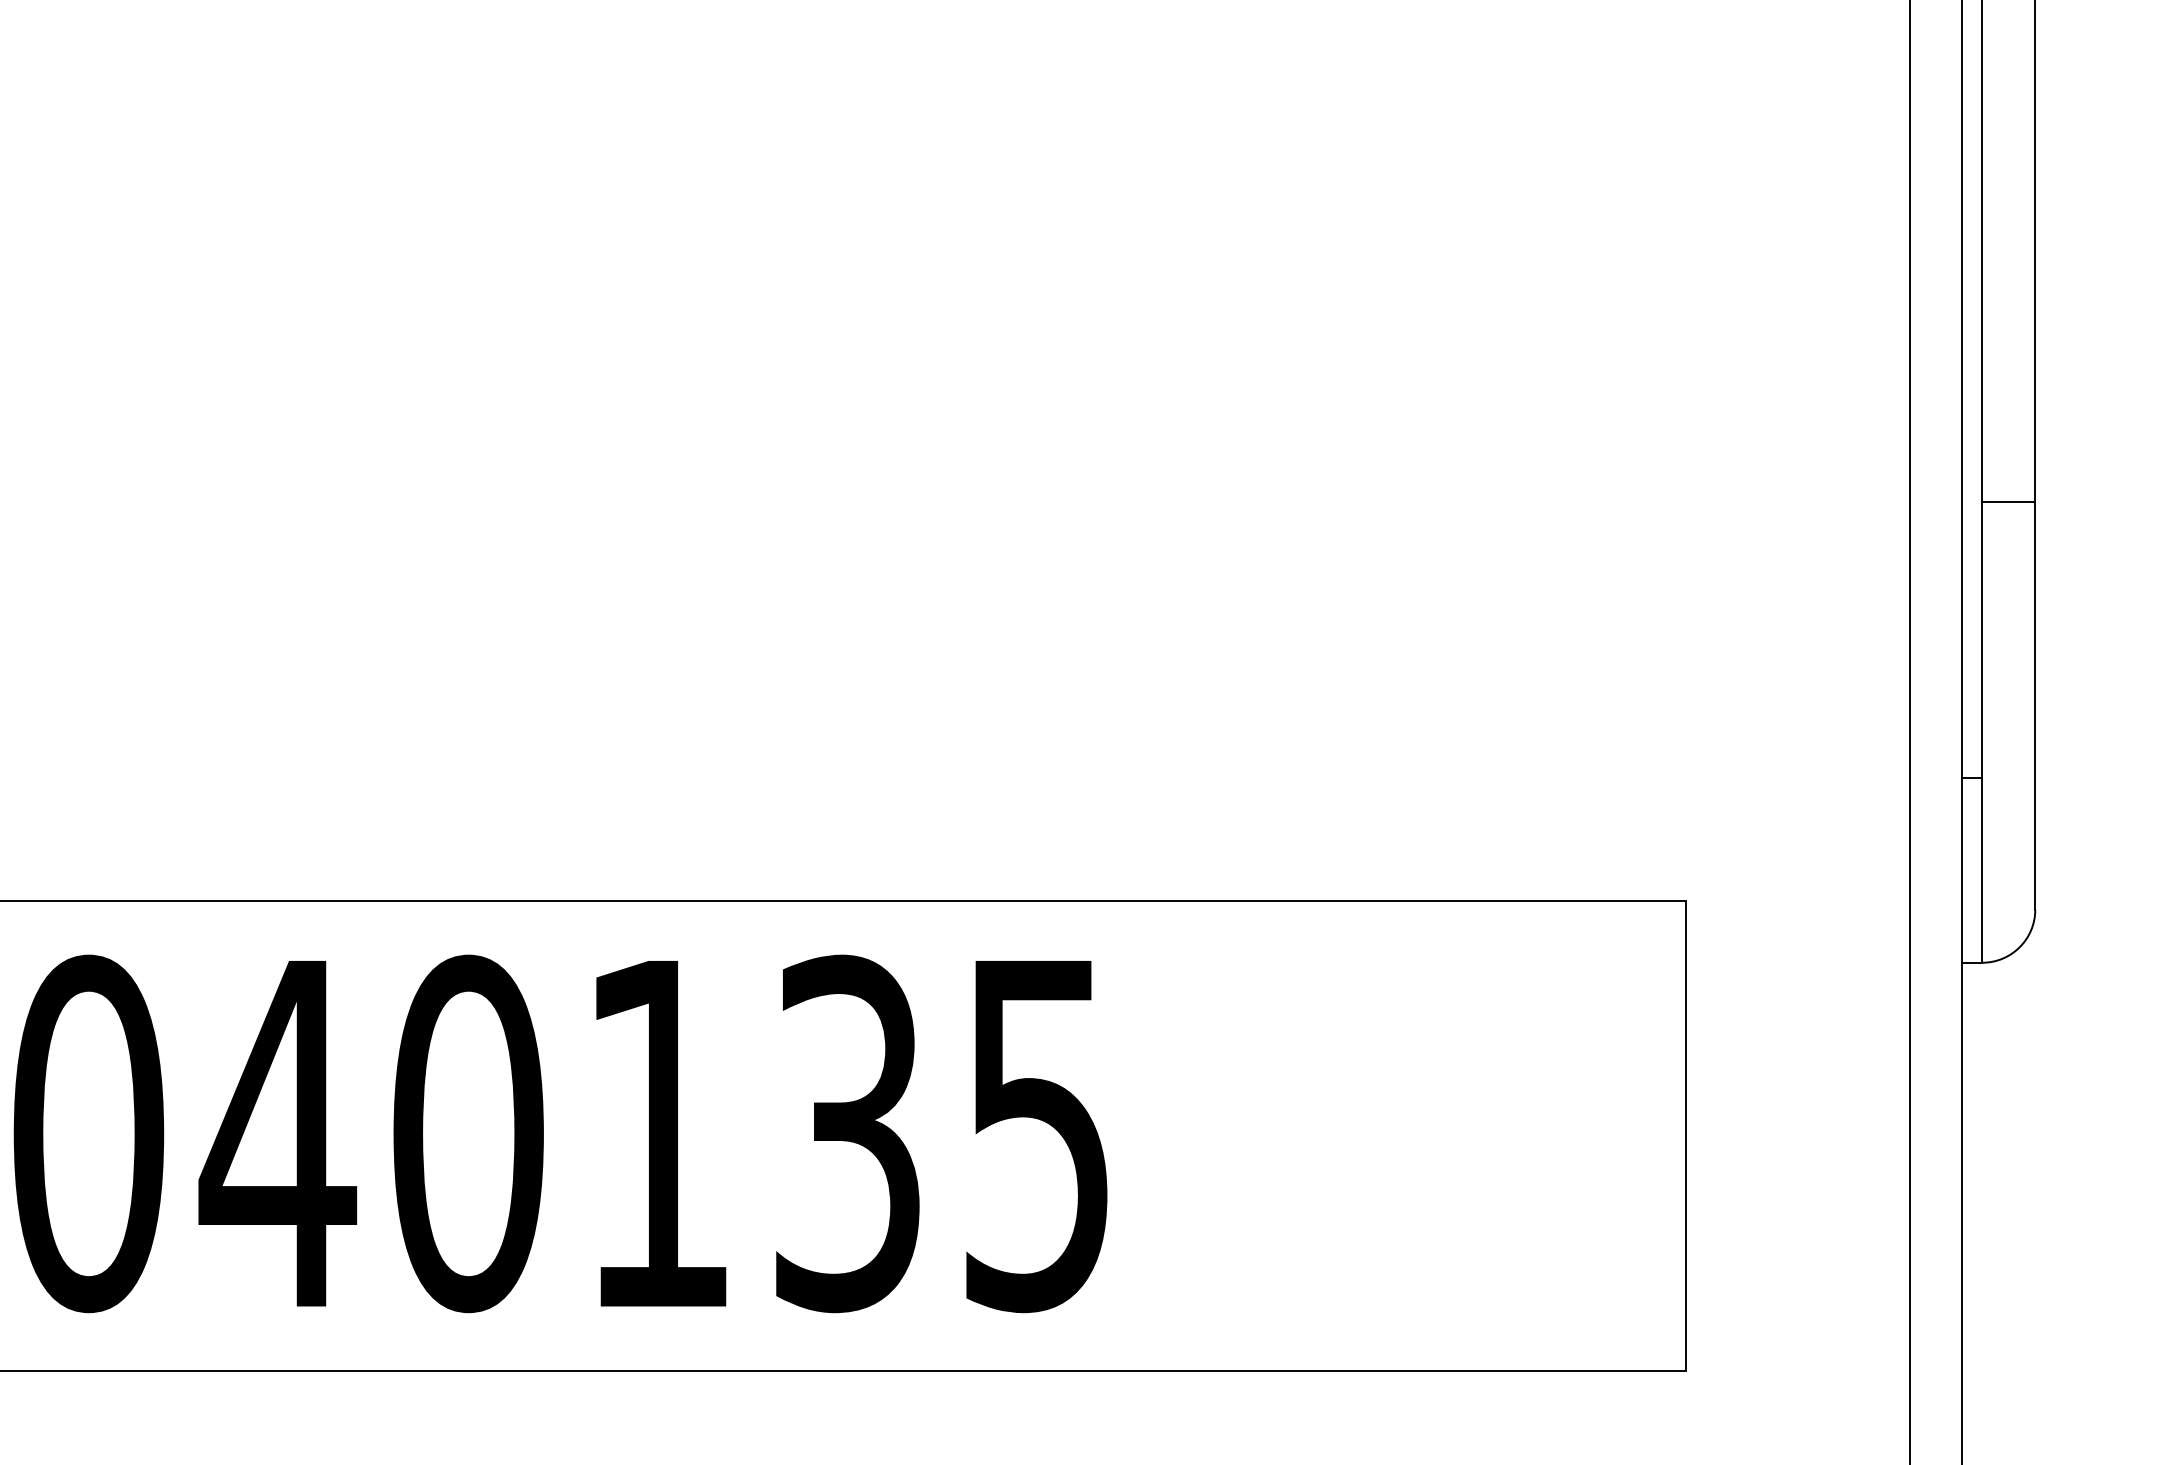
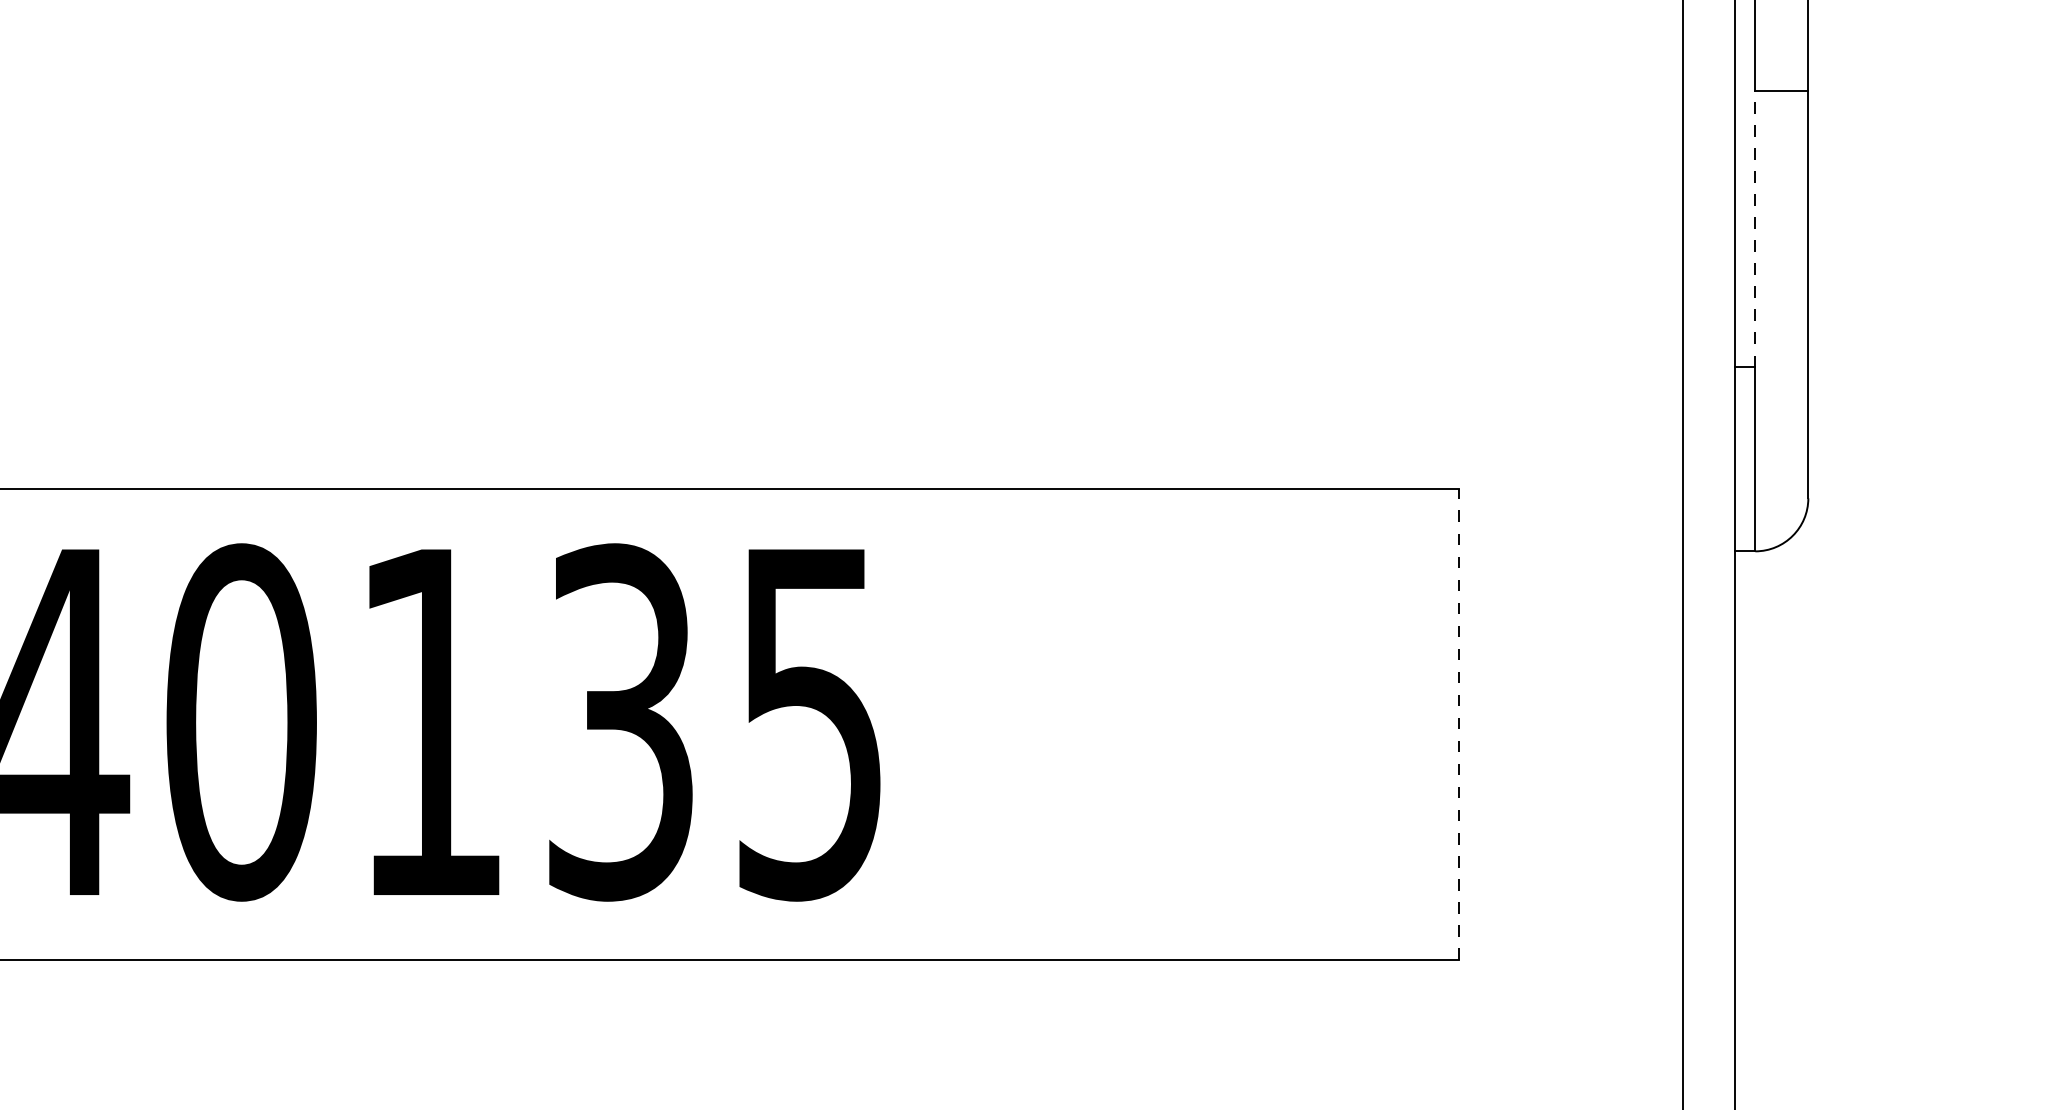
line: (1982, 639) -> (1755, 228), solid -> dashed
line: (1686, 1135) -> (1459, 724), solid -> dashed

